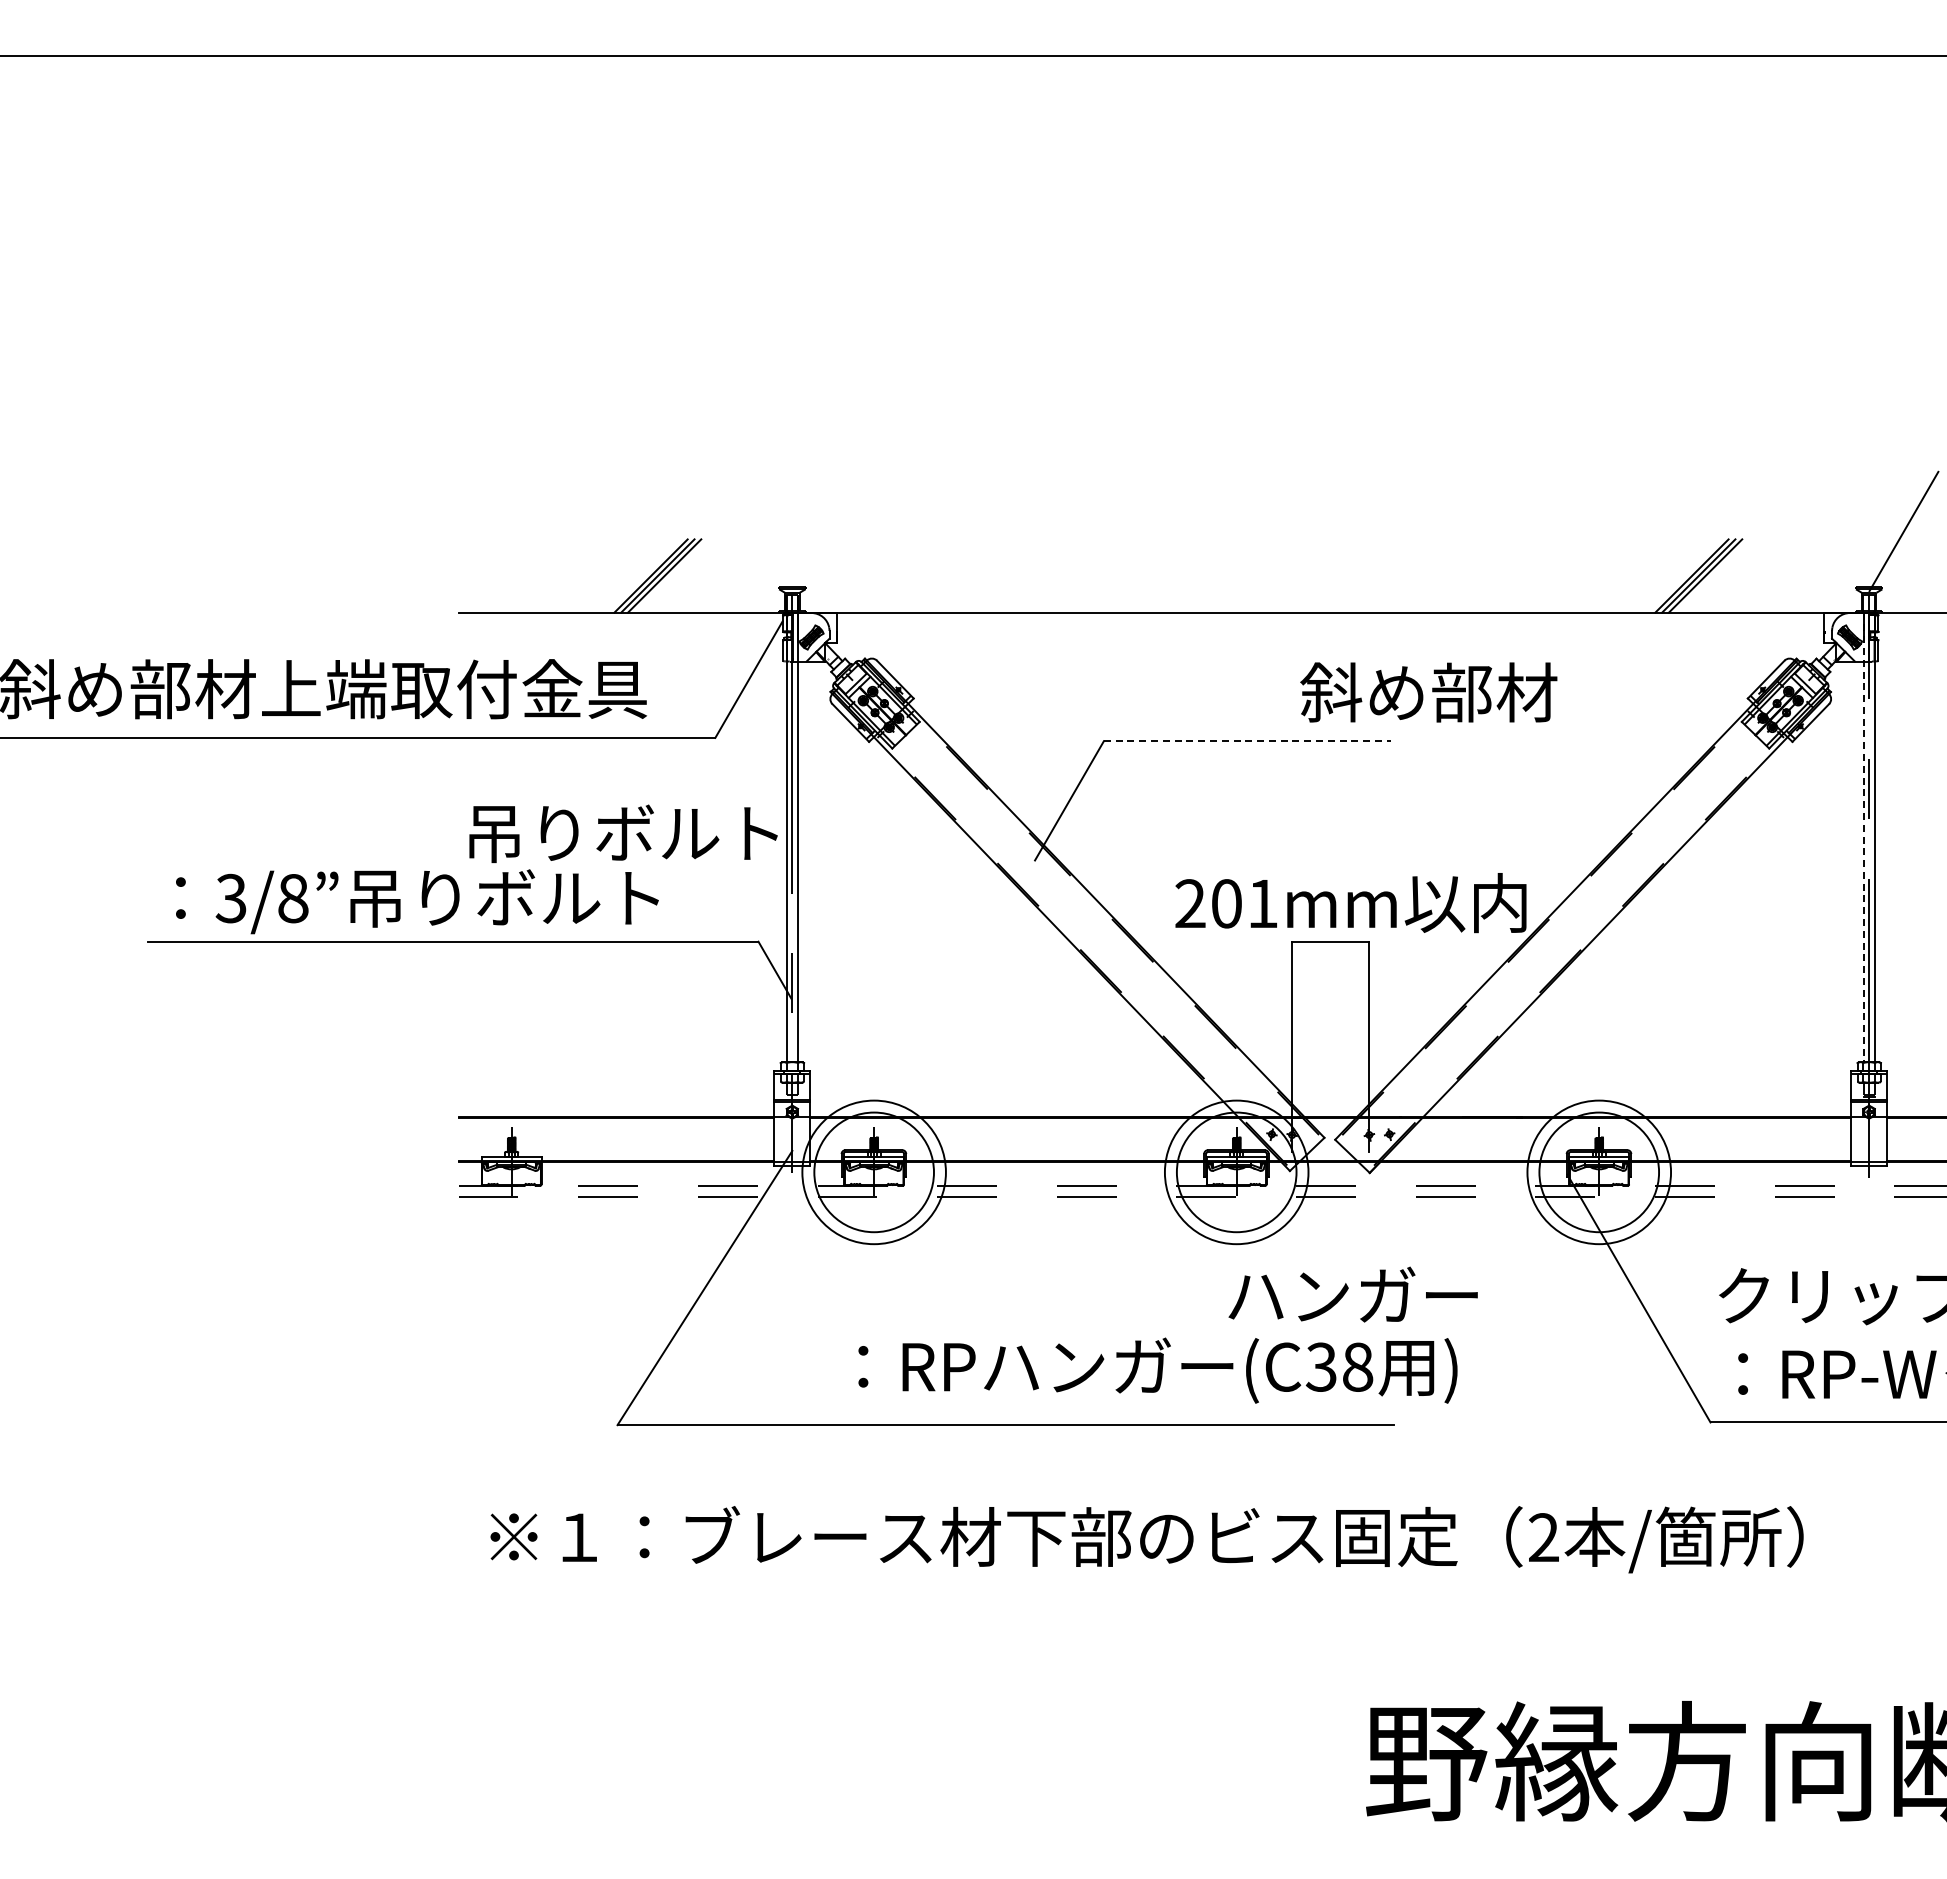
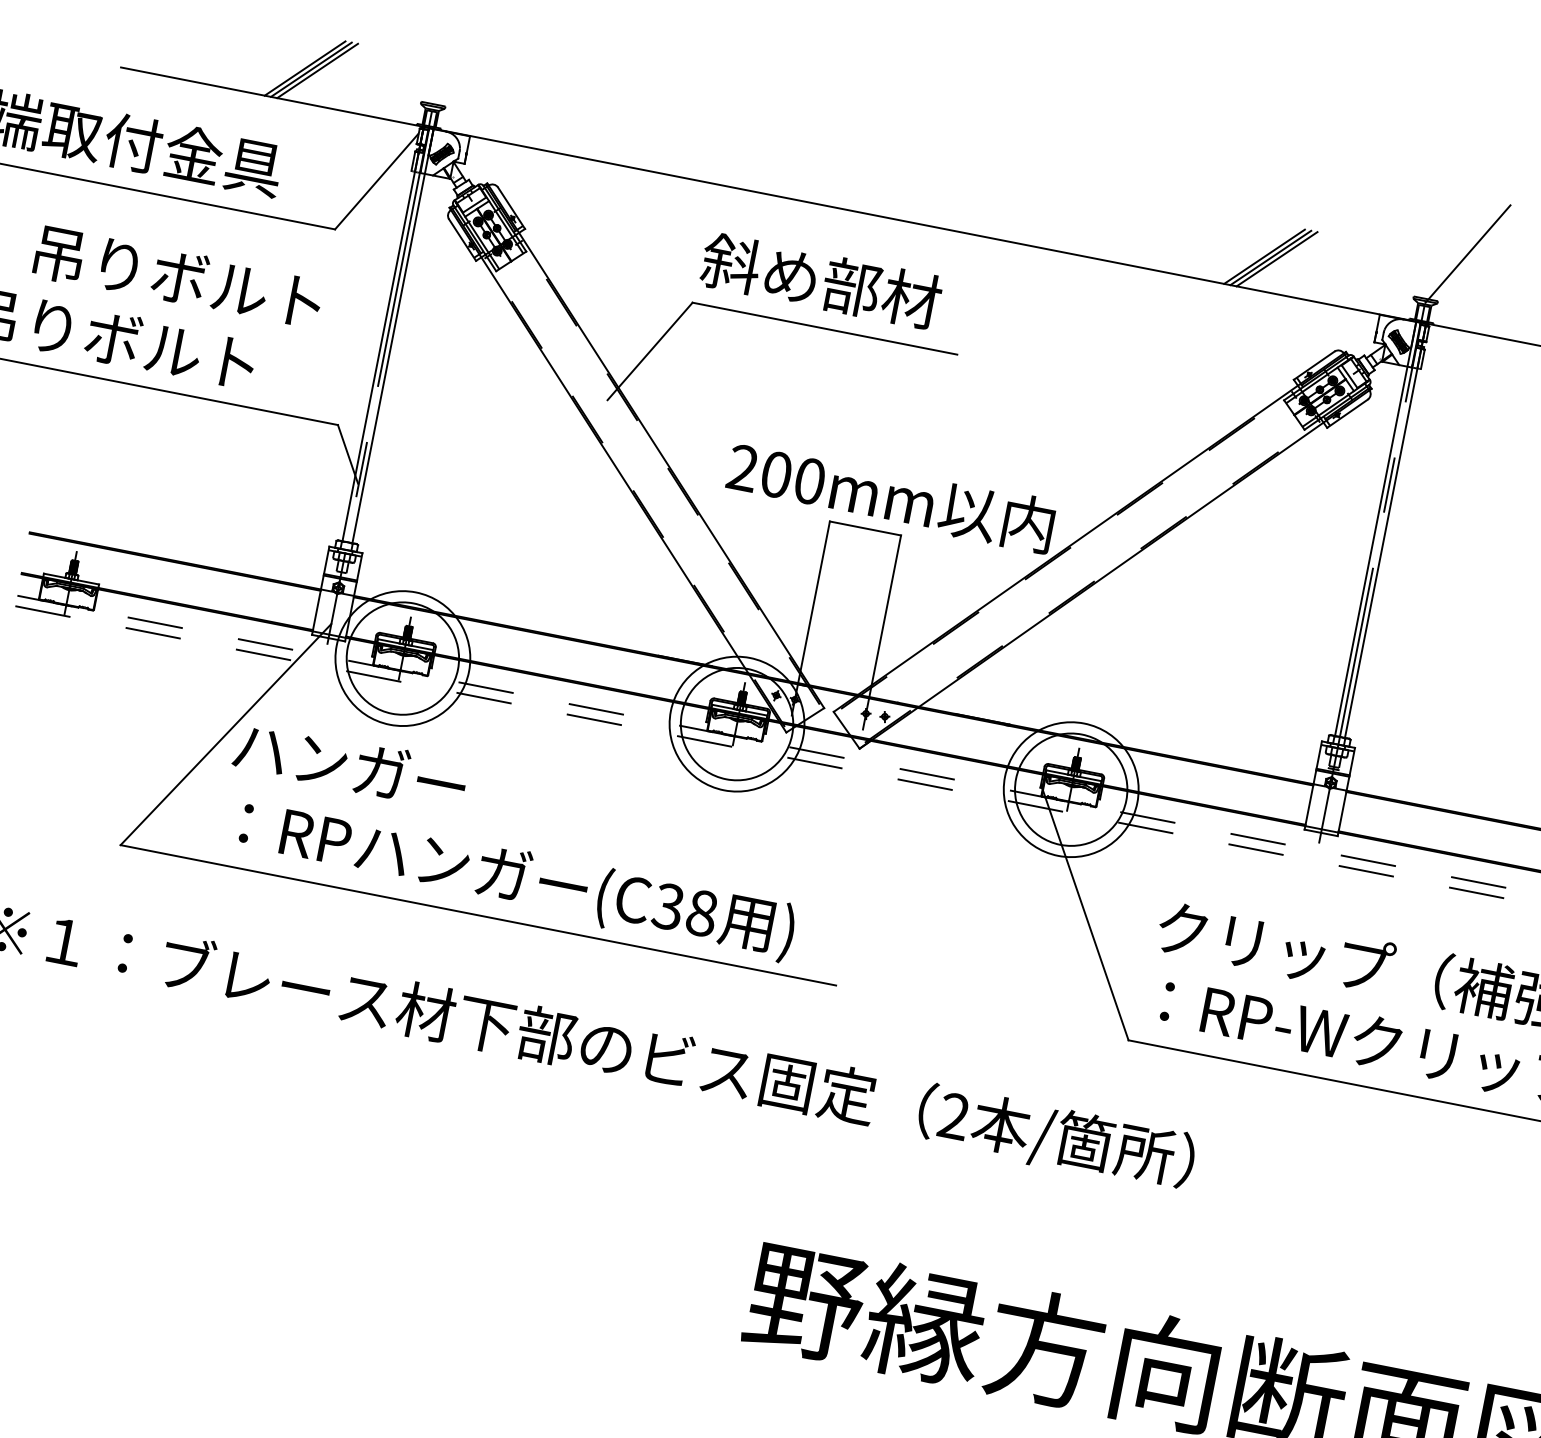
text: (1428, 692) -> (820, 281), moved
line: (1247, 741) -> (824, 328), dashed -> solid
text: (623, 833) -> (178, 277), moved
line: (1863, 837) -> (1375, 528), dashed -> solid
text: (1263, 903) -> (810, 481), 201mm -> 200mm
text: (1352, 1294) -> (349, 765), moved
text: (1157, 1370) -> (516, 880), moved

